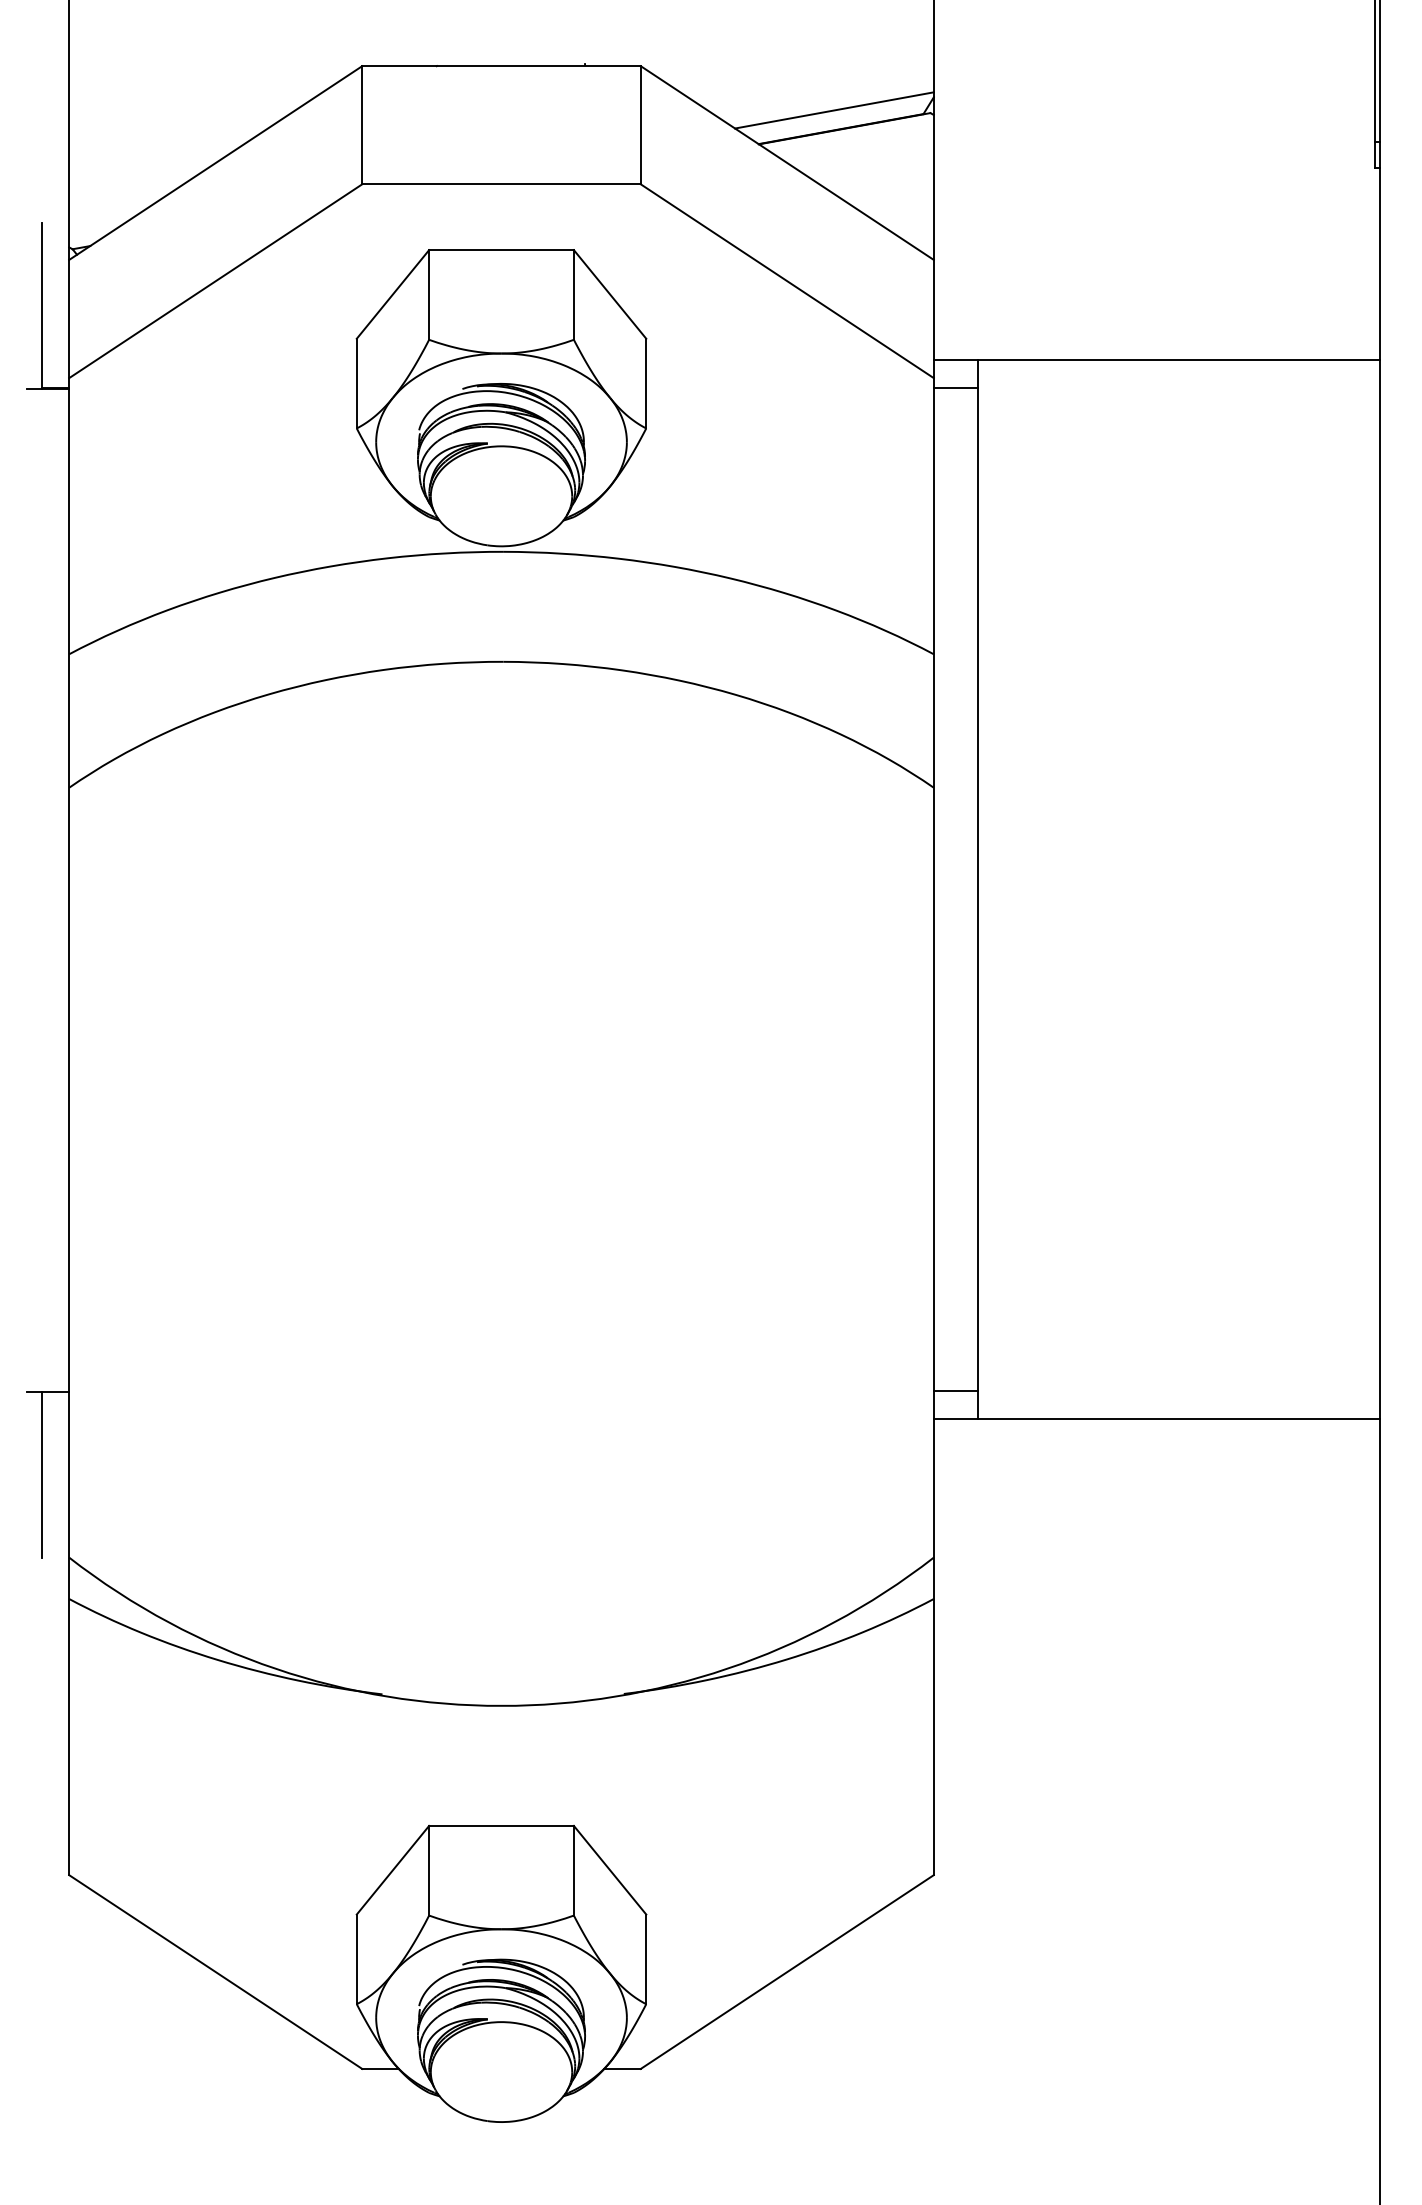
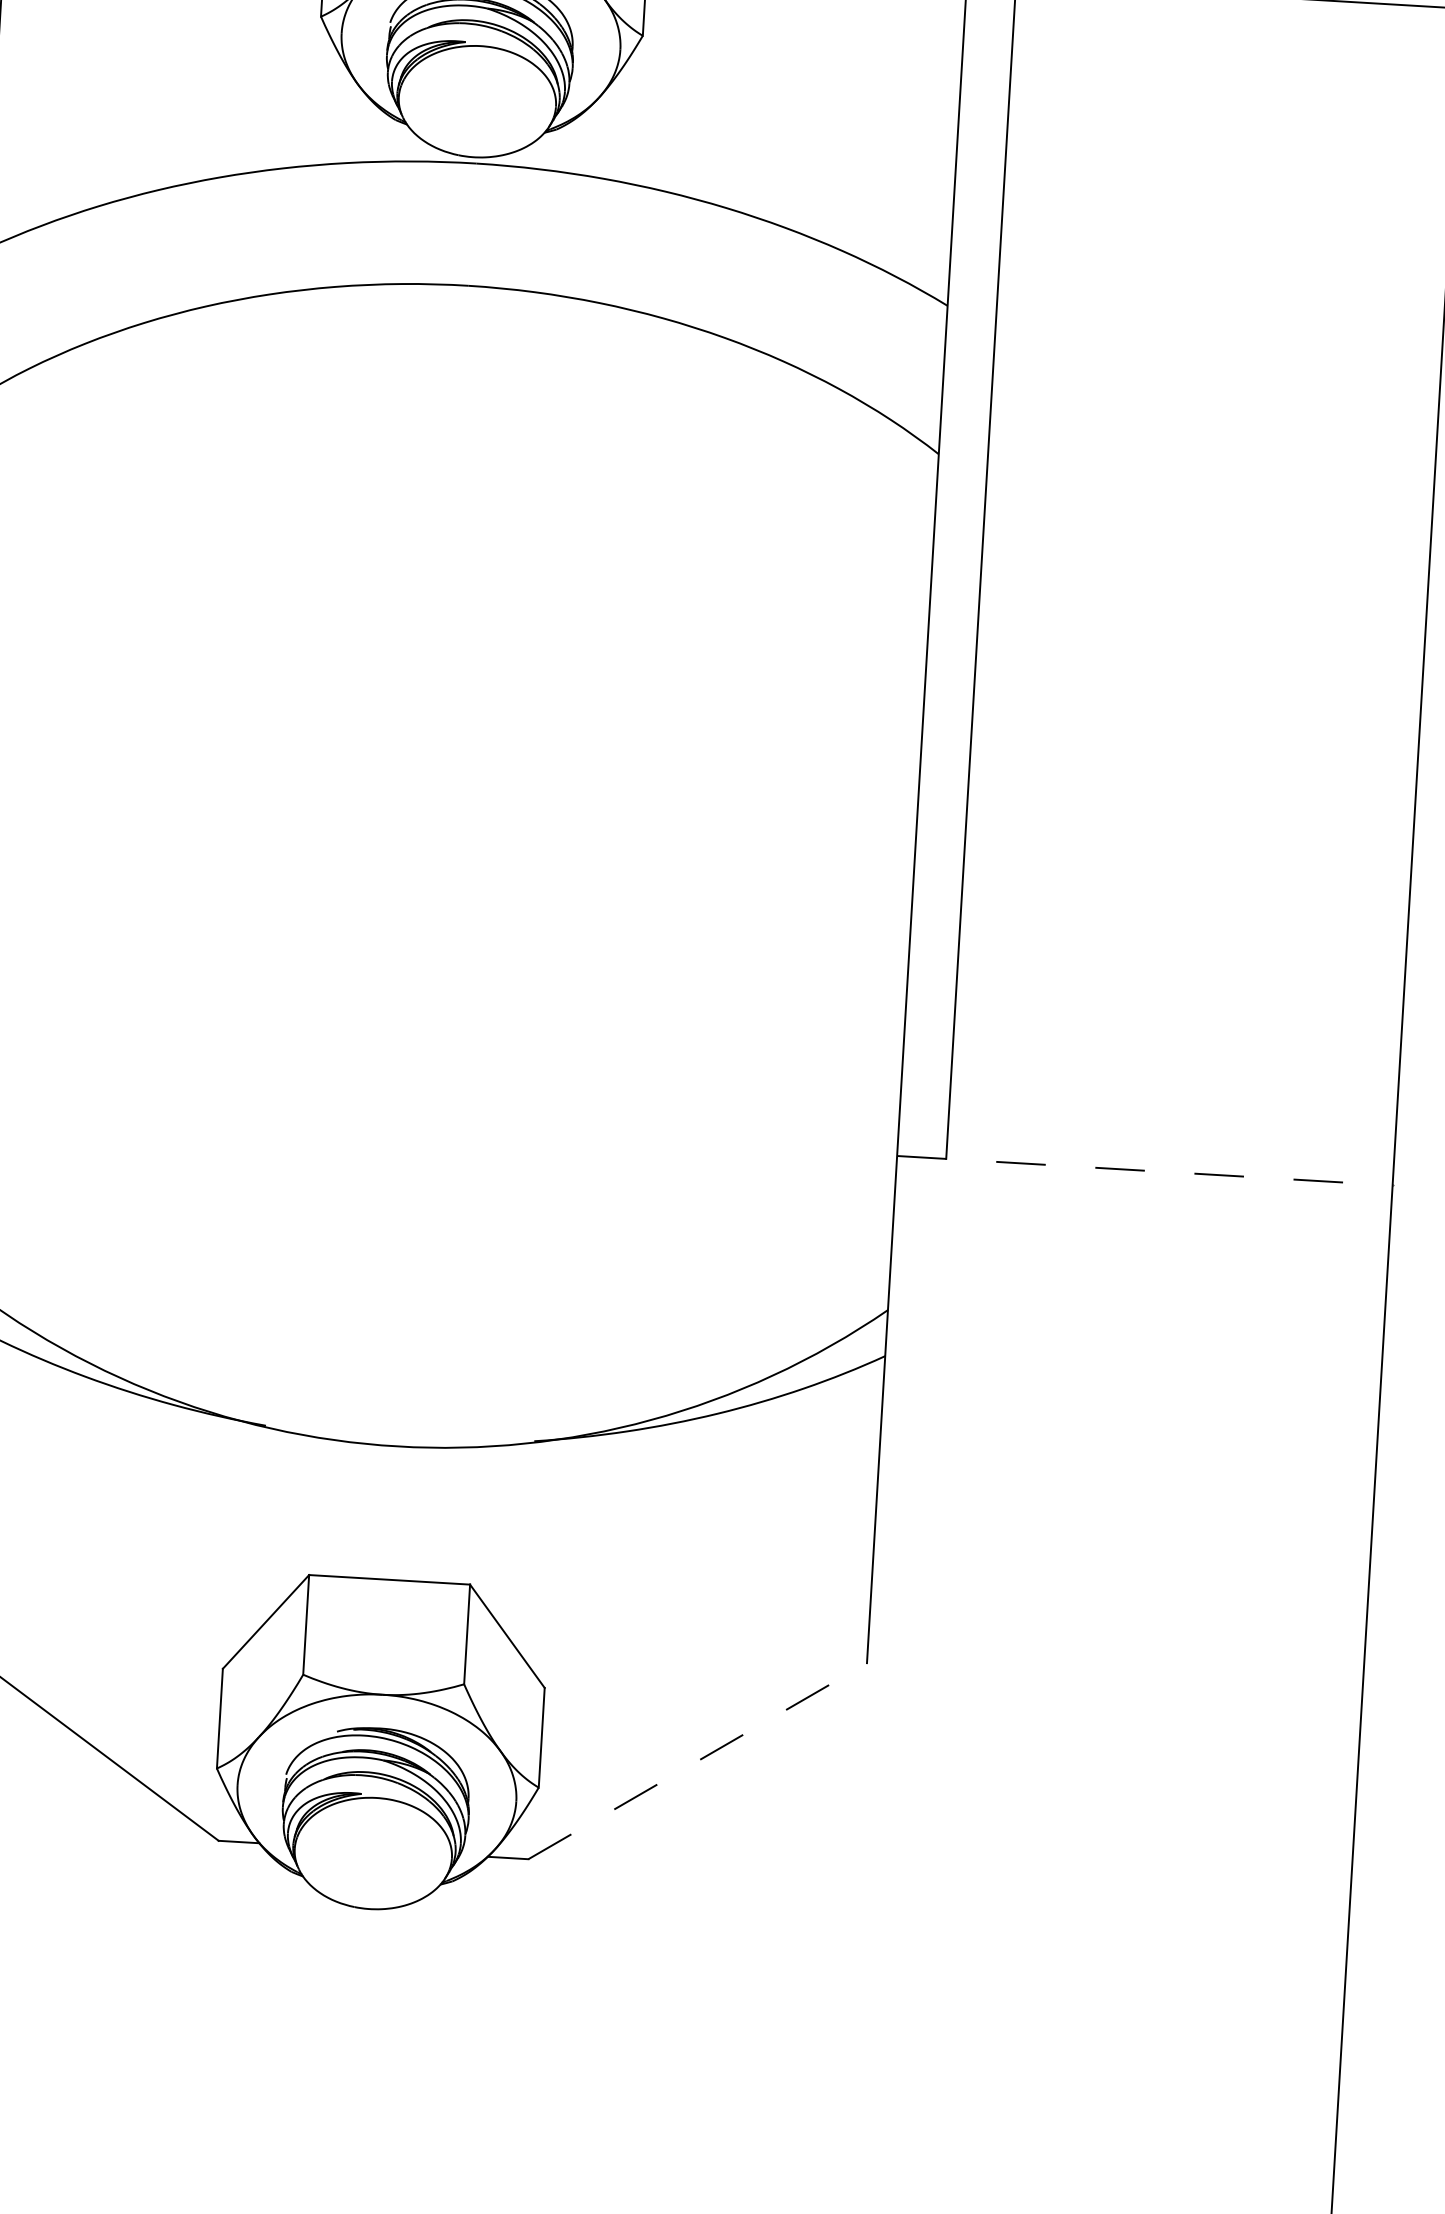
line: (955, 388) -> (989, 11), removed
line: (955, 1391) -> (923, 1126), removed
line: (1156, 1418) -> (1144, 1170), solid -> dashed
line: (787, 1972) -> (697, 1761), solid -> dashed

